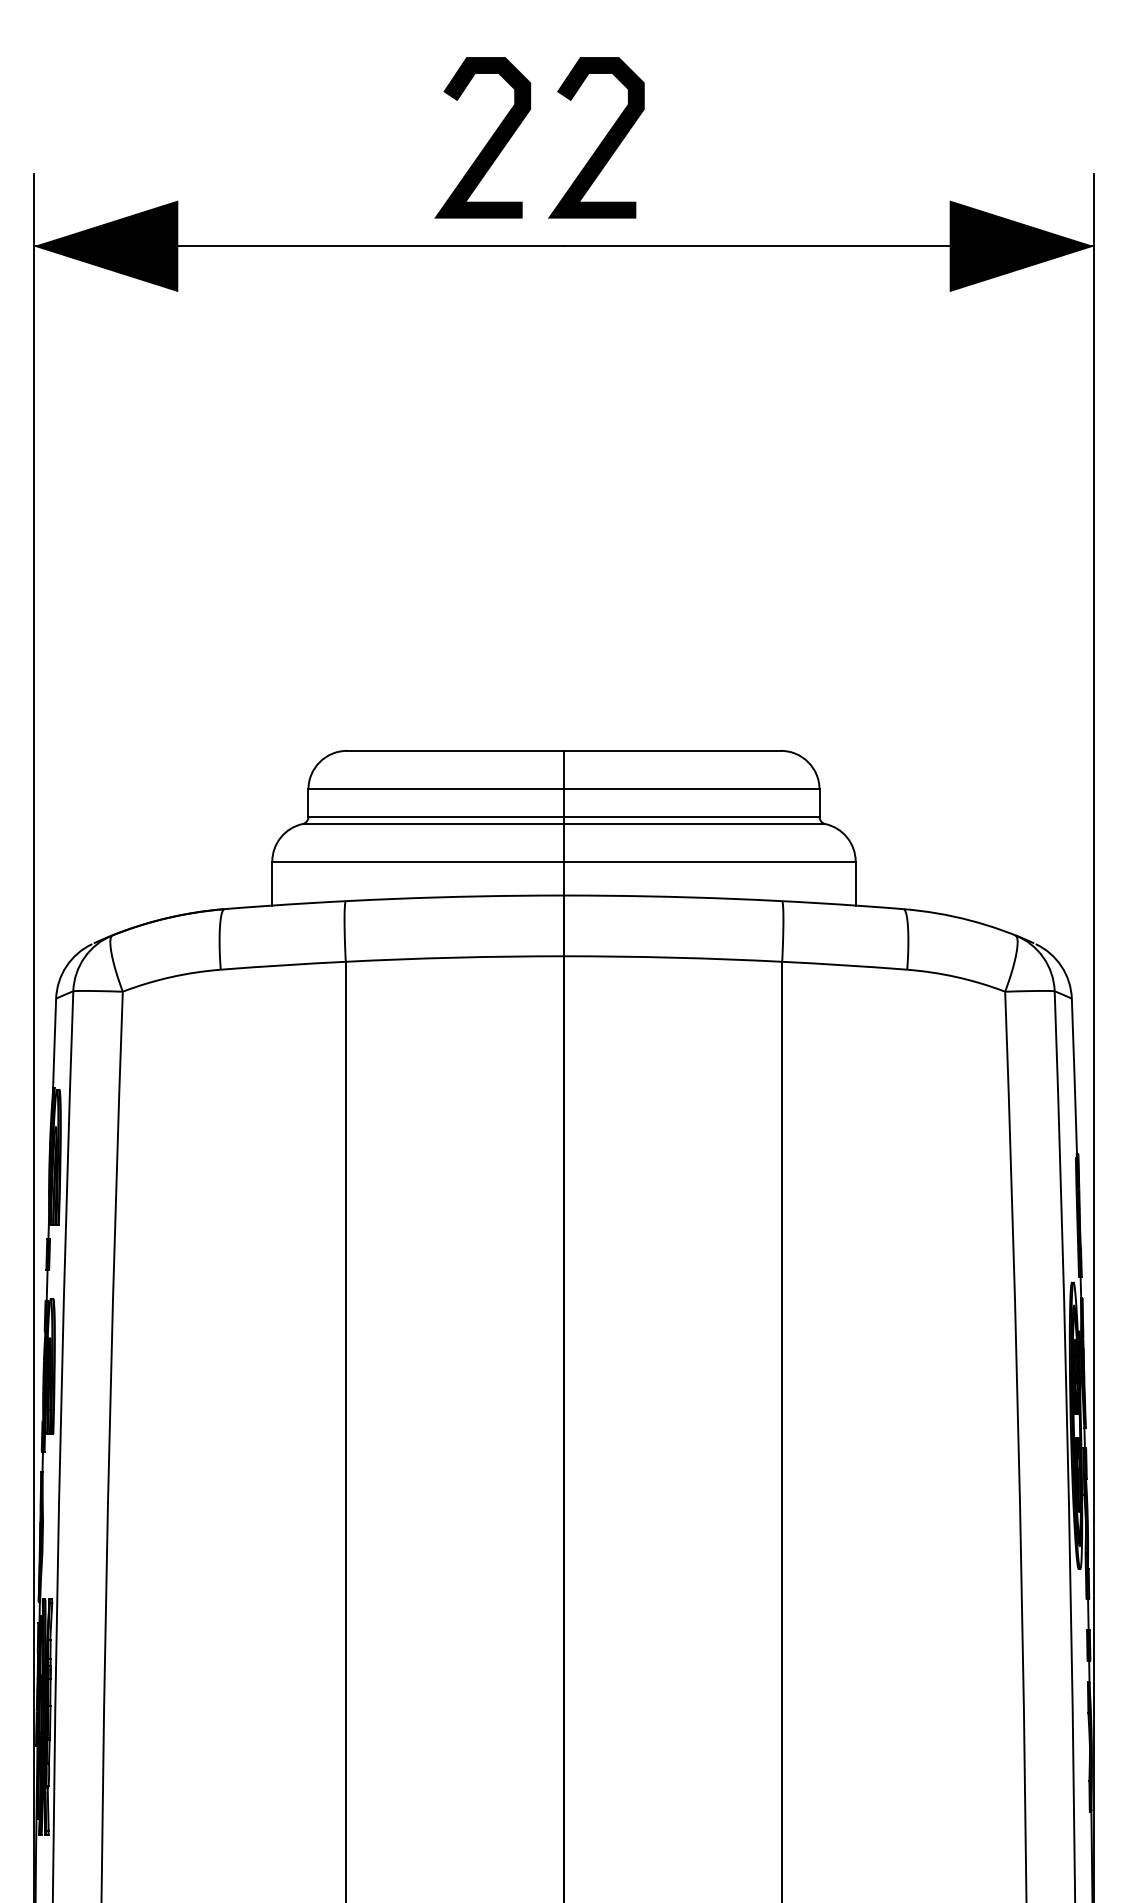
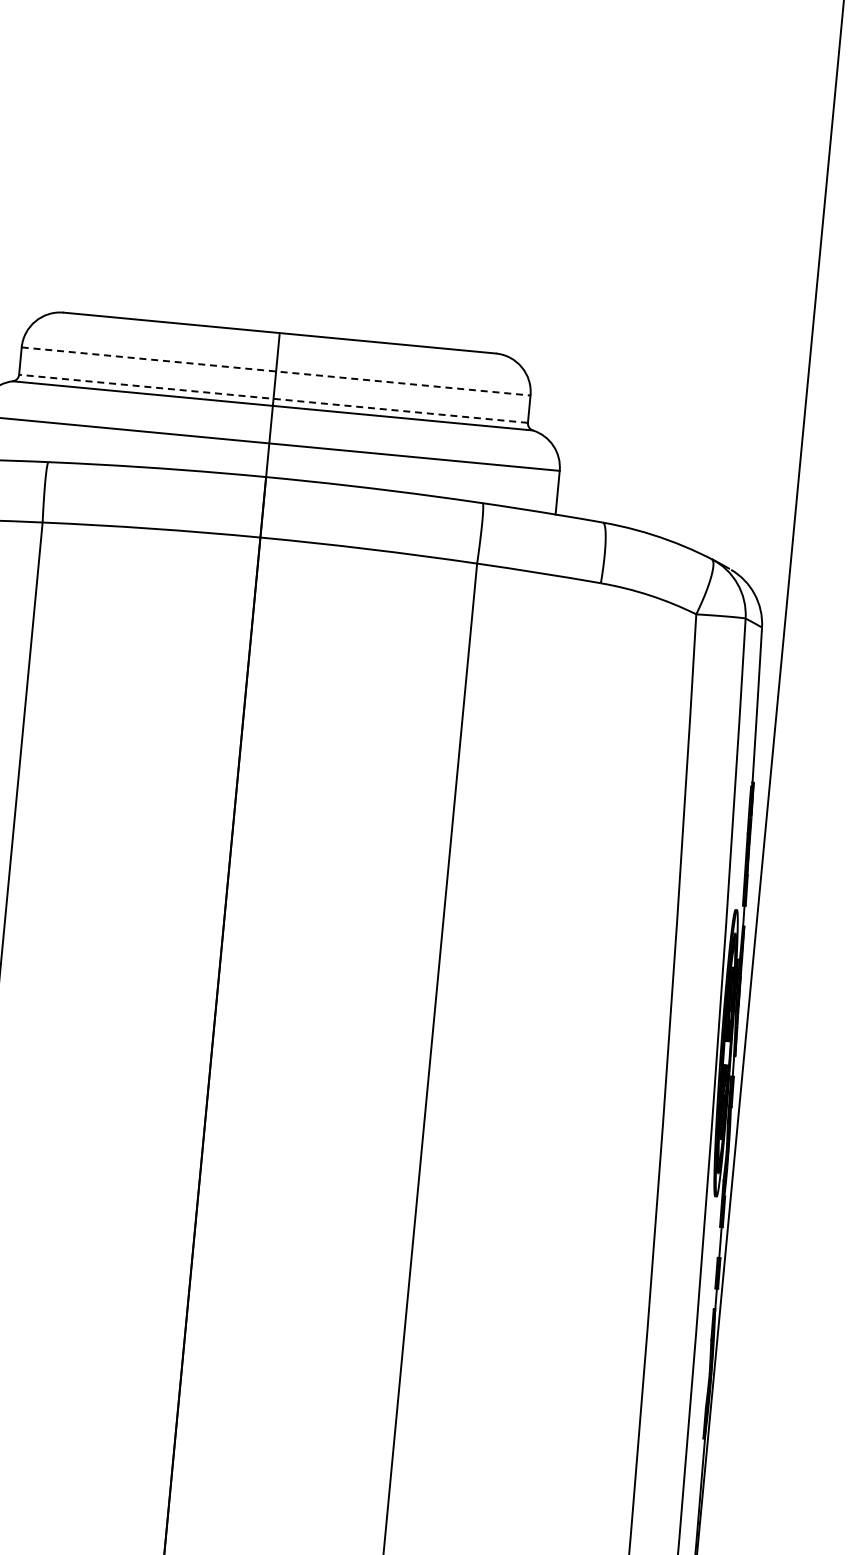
line: (564, 789) -> (276, 371), solid -> dashed
line: (564, 816) -> (274, 398), solid -> dashed

